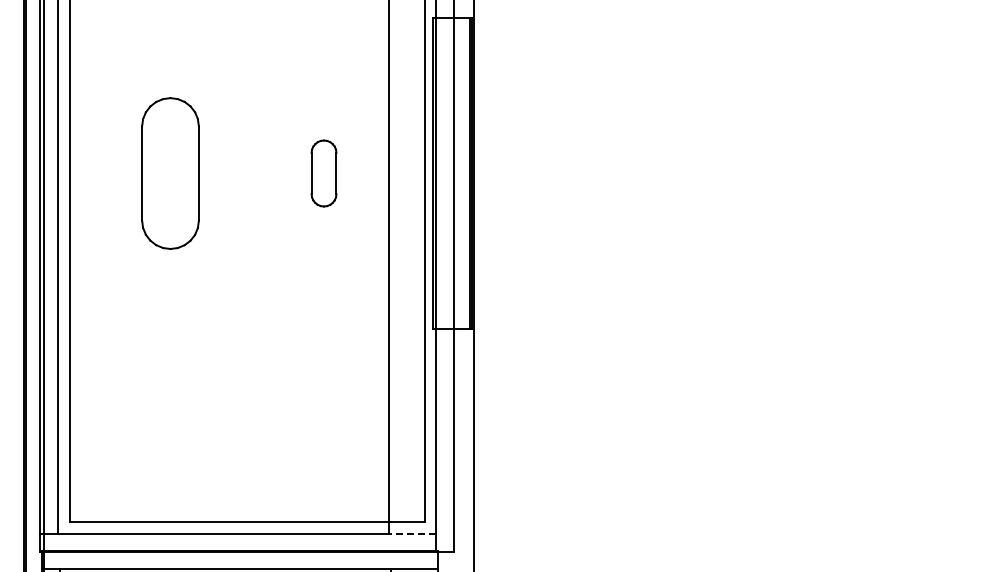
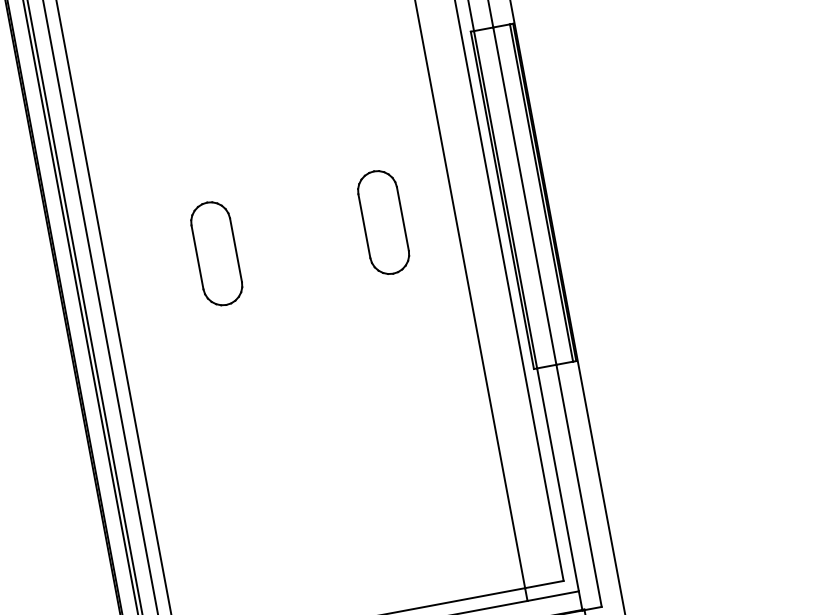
part: (169, 173) -> (215, 253), size x0.62
part: (323, 173) -> (383, 222), size x1.43
line: (412, 534) -> (552, 596), dashed -> solid

